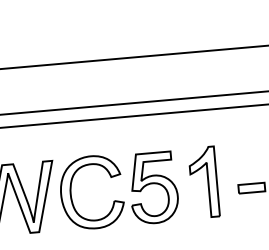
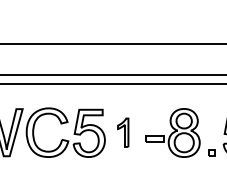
part: (202, 182) -> (122, 132), size x0.6

